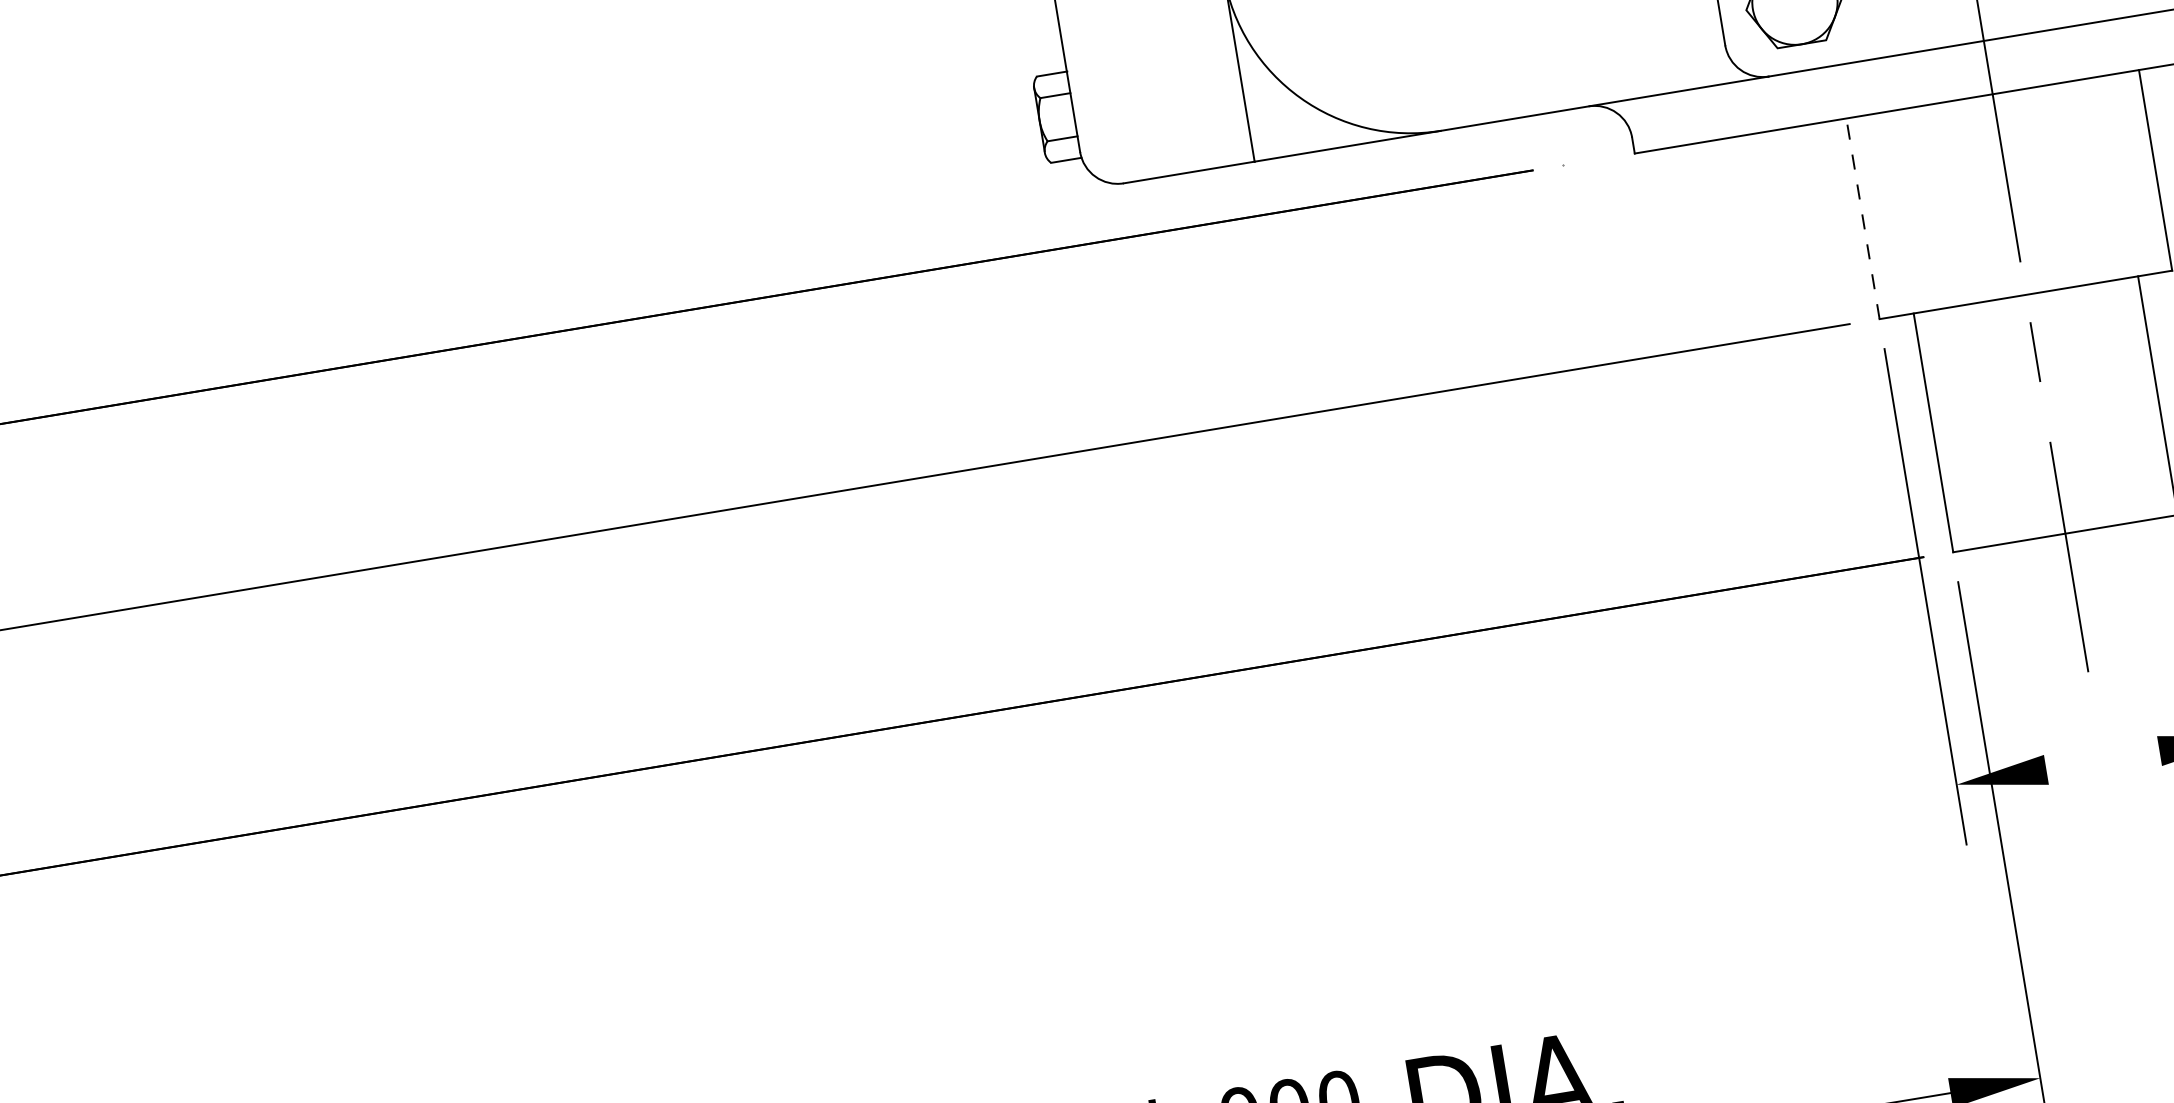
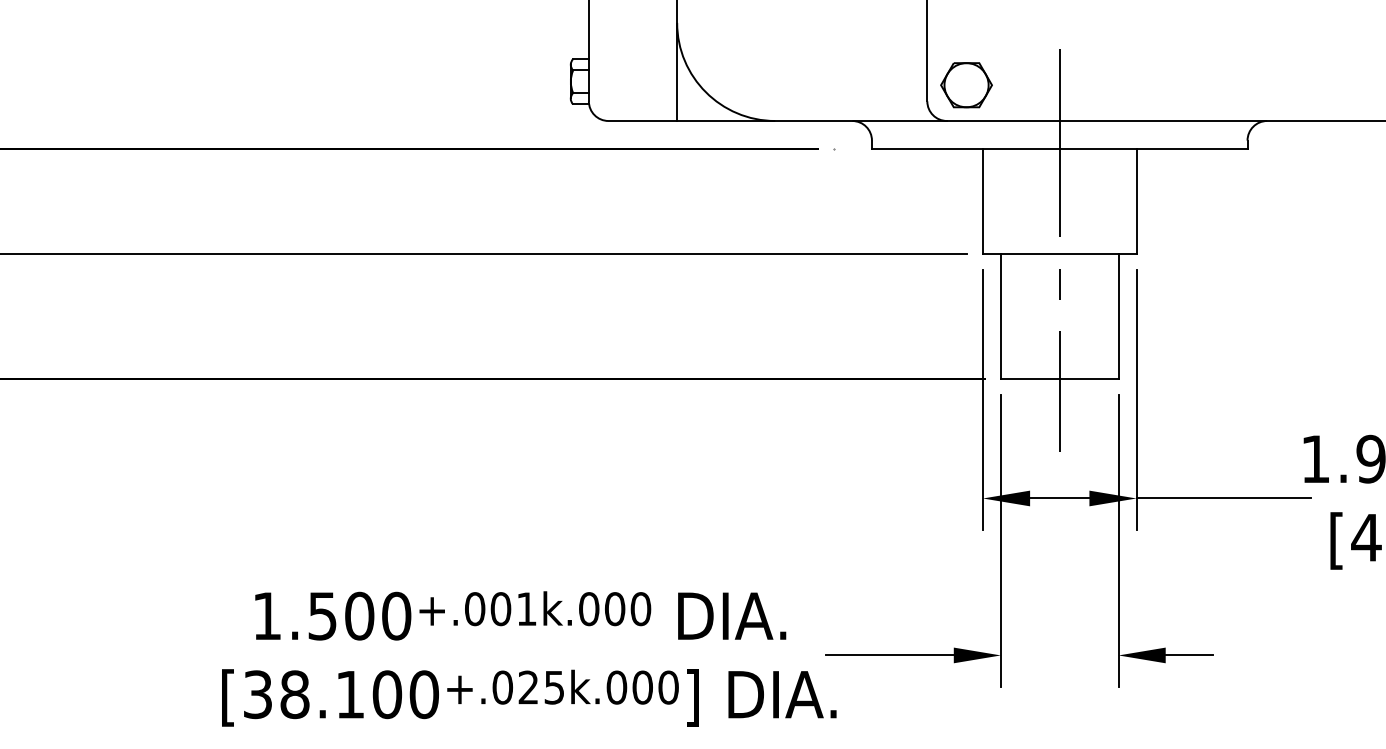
line: (1863, 218) -> (983, 201), dashed -> solid
line: (2102, 760) -> (1059, 498), added

